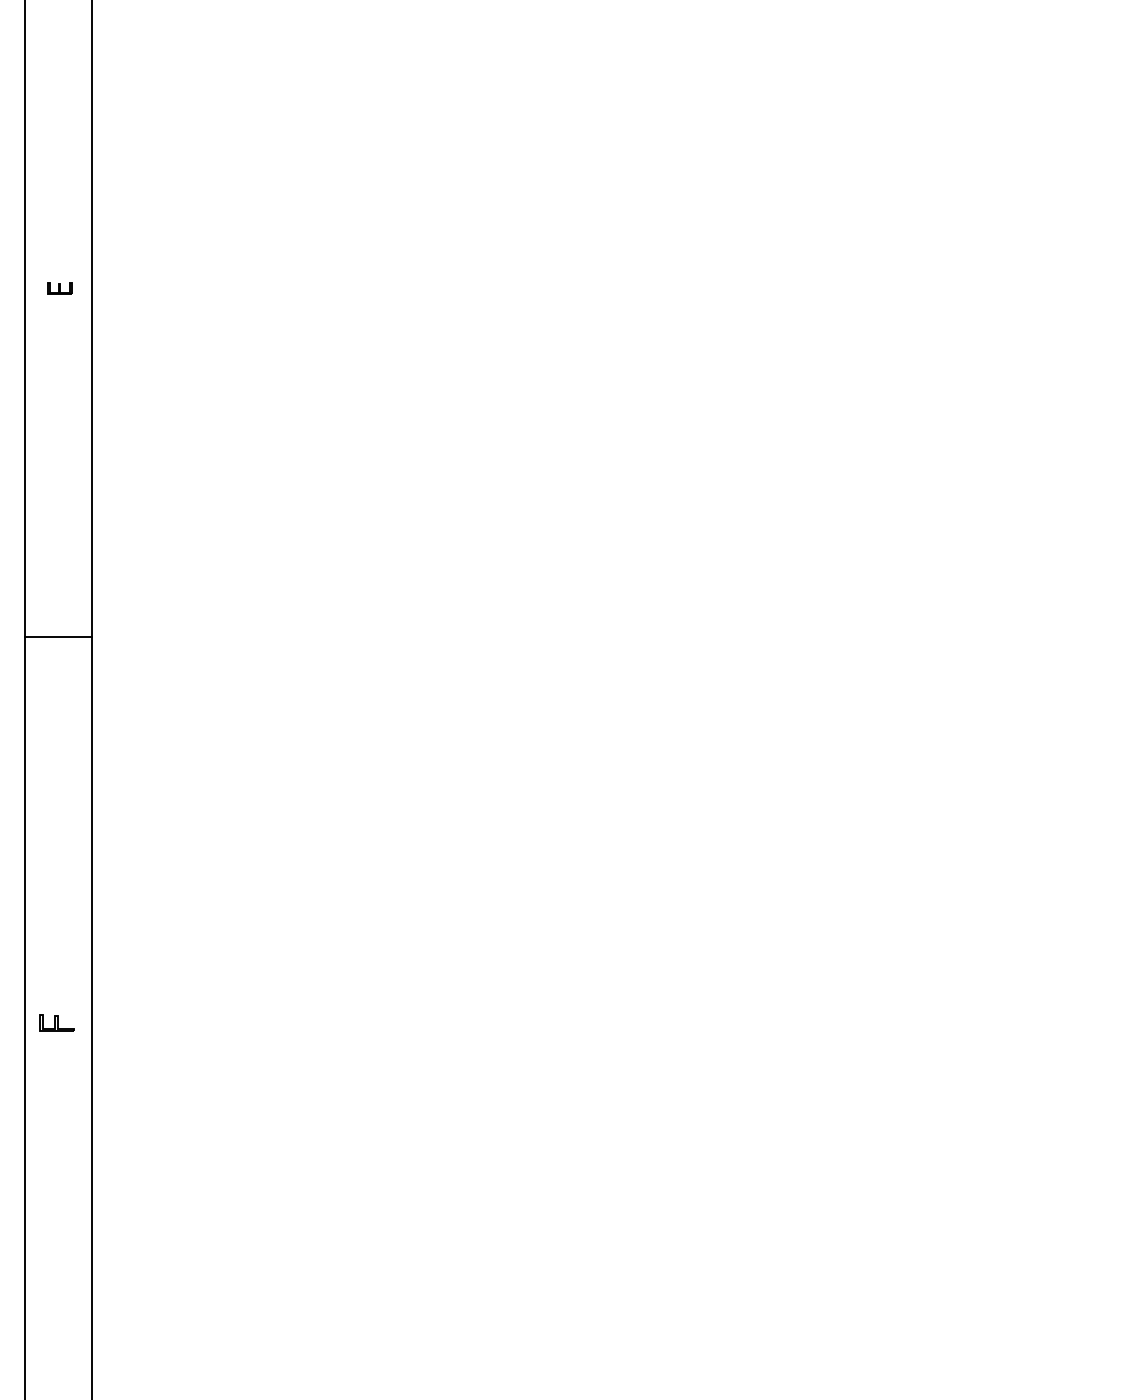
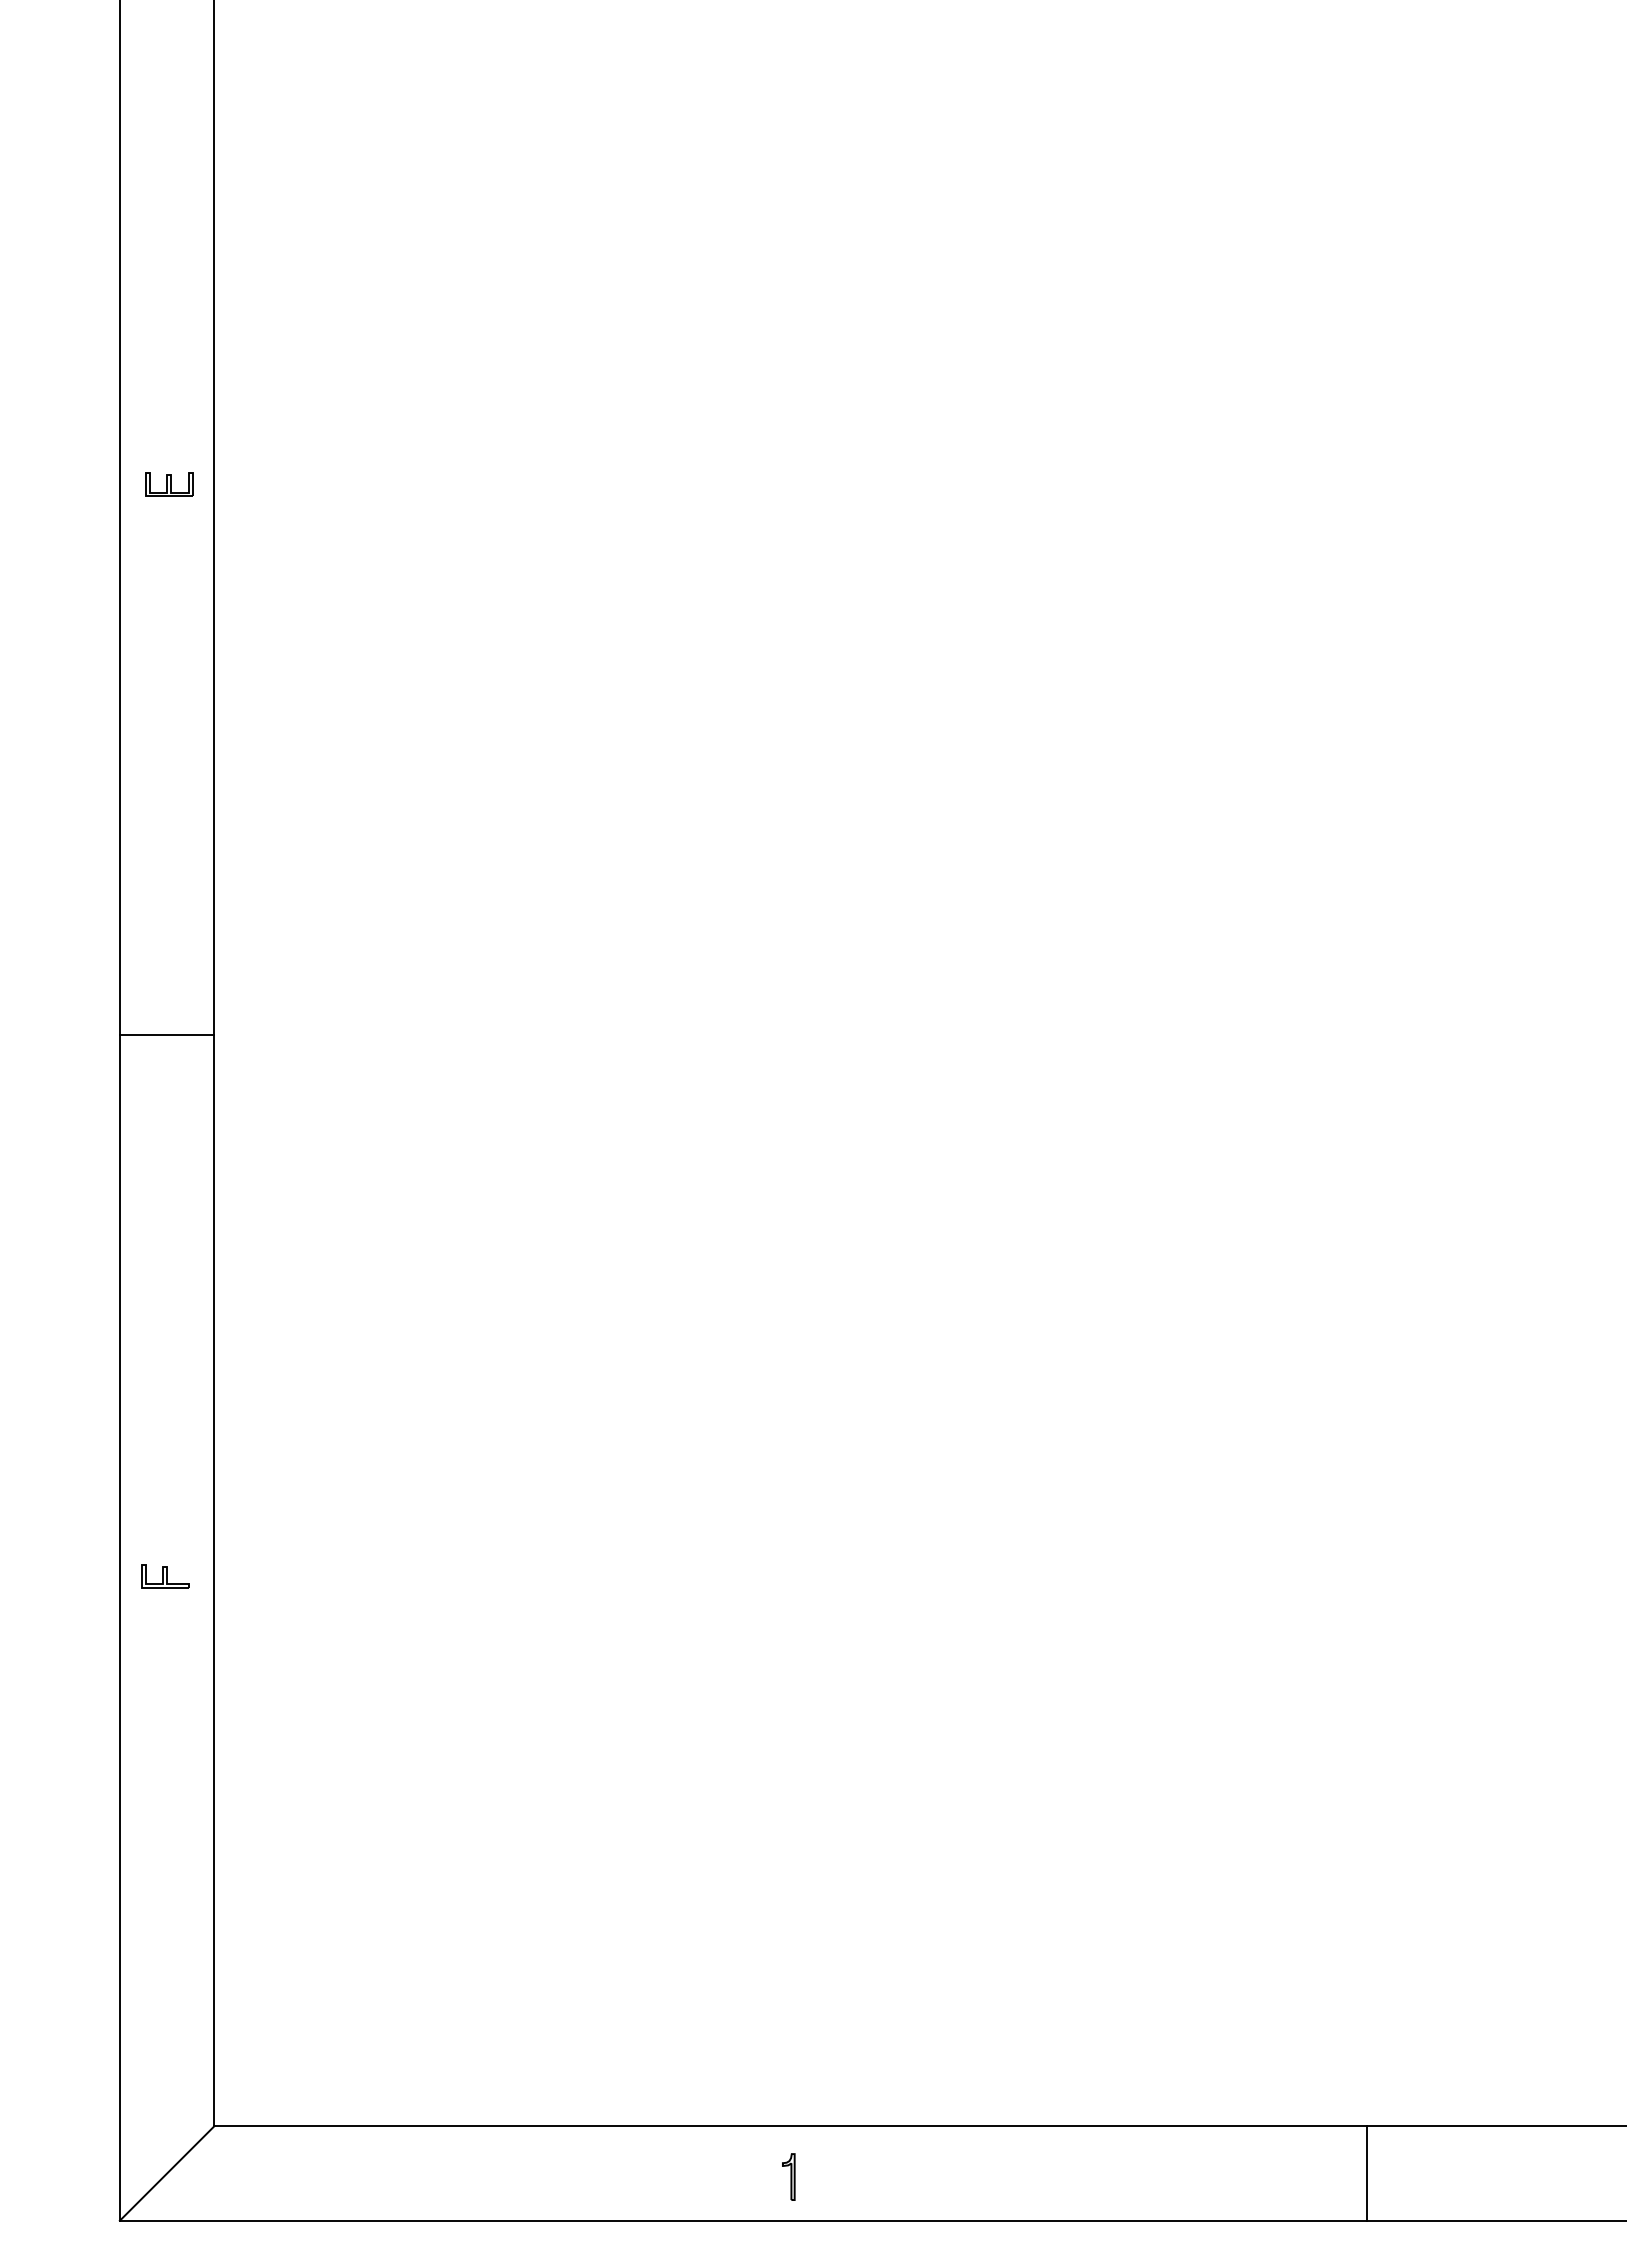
part: (59, 288) -> (169, 484), size x1.43
line: (57, 636) -> (166, 1034), moved
part: (57, 1023) -> (165, 1576), moved

